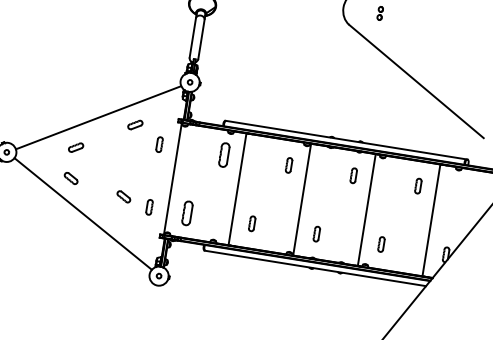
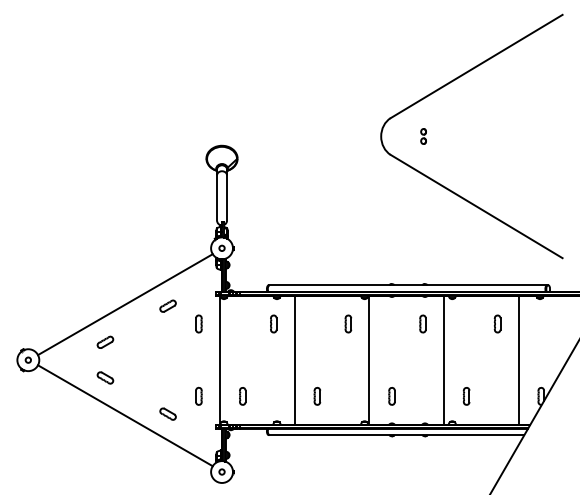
part: (224, 154) -> (273, 323), size x0.62
part: (123, 196) -> (167, 413), moved
part: (187, 213) -> (242, 396), size x0.62

